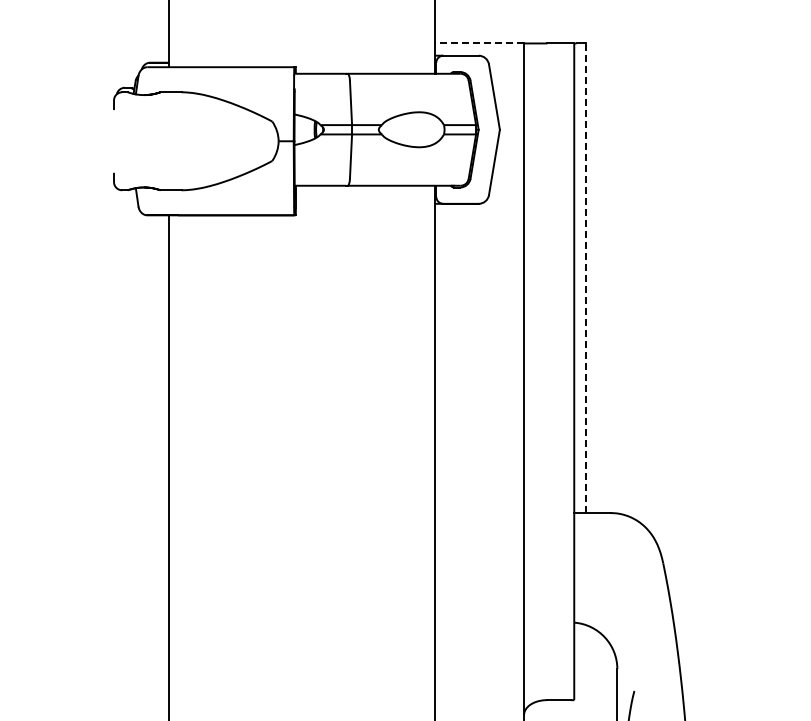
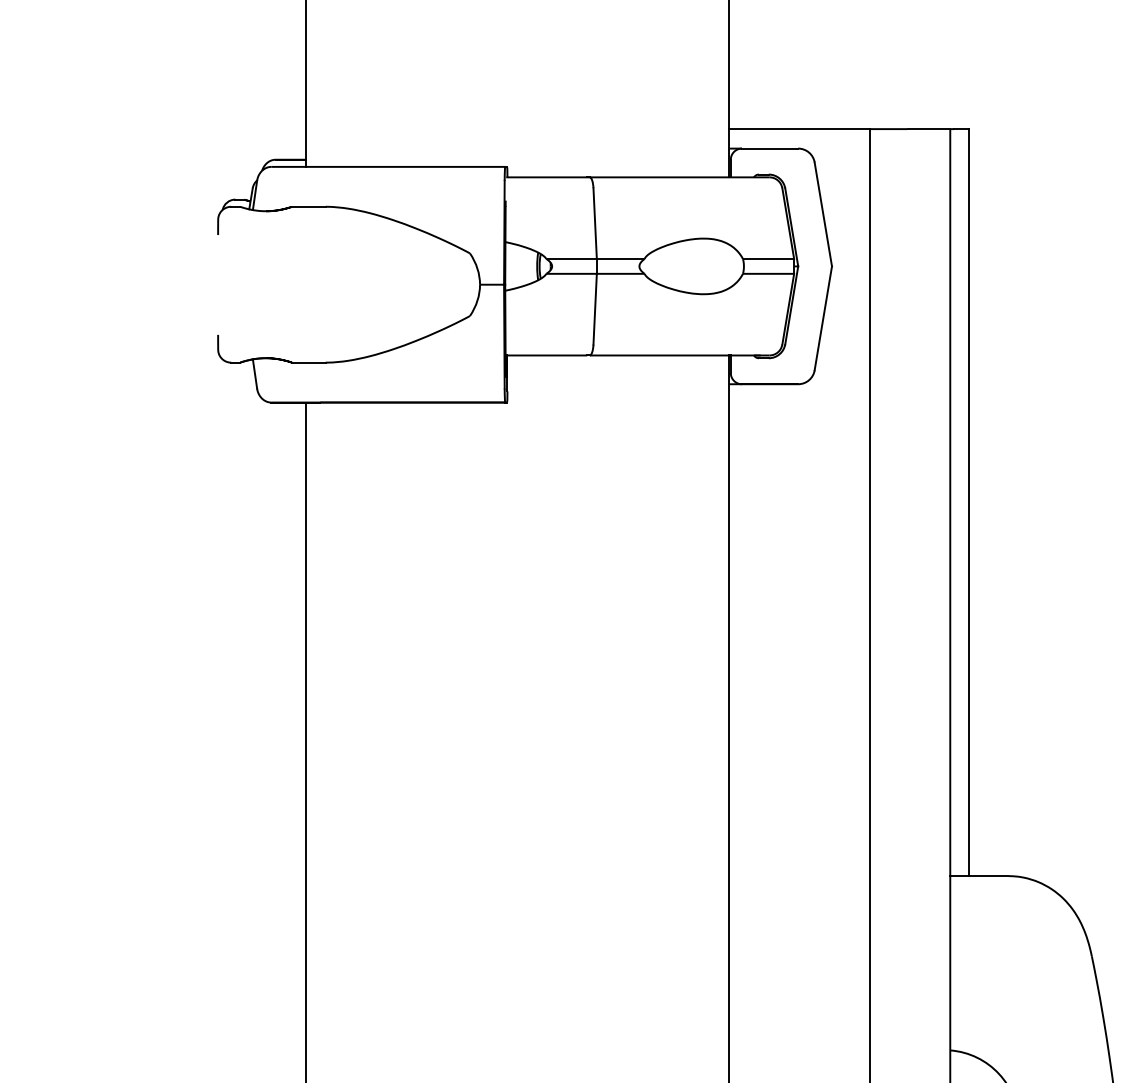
line: (479, 43) -> (799, 129), dashed -> solid
line: (585, 278) -> (968, 502), dashed -> solid

